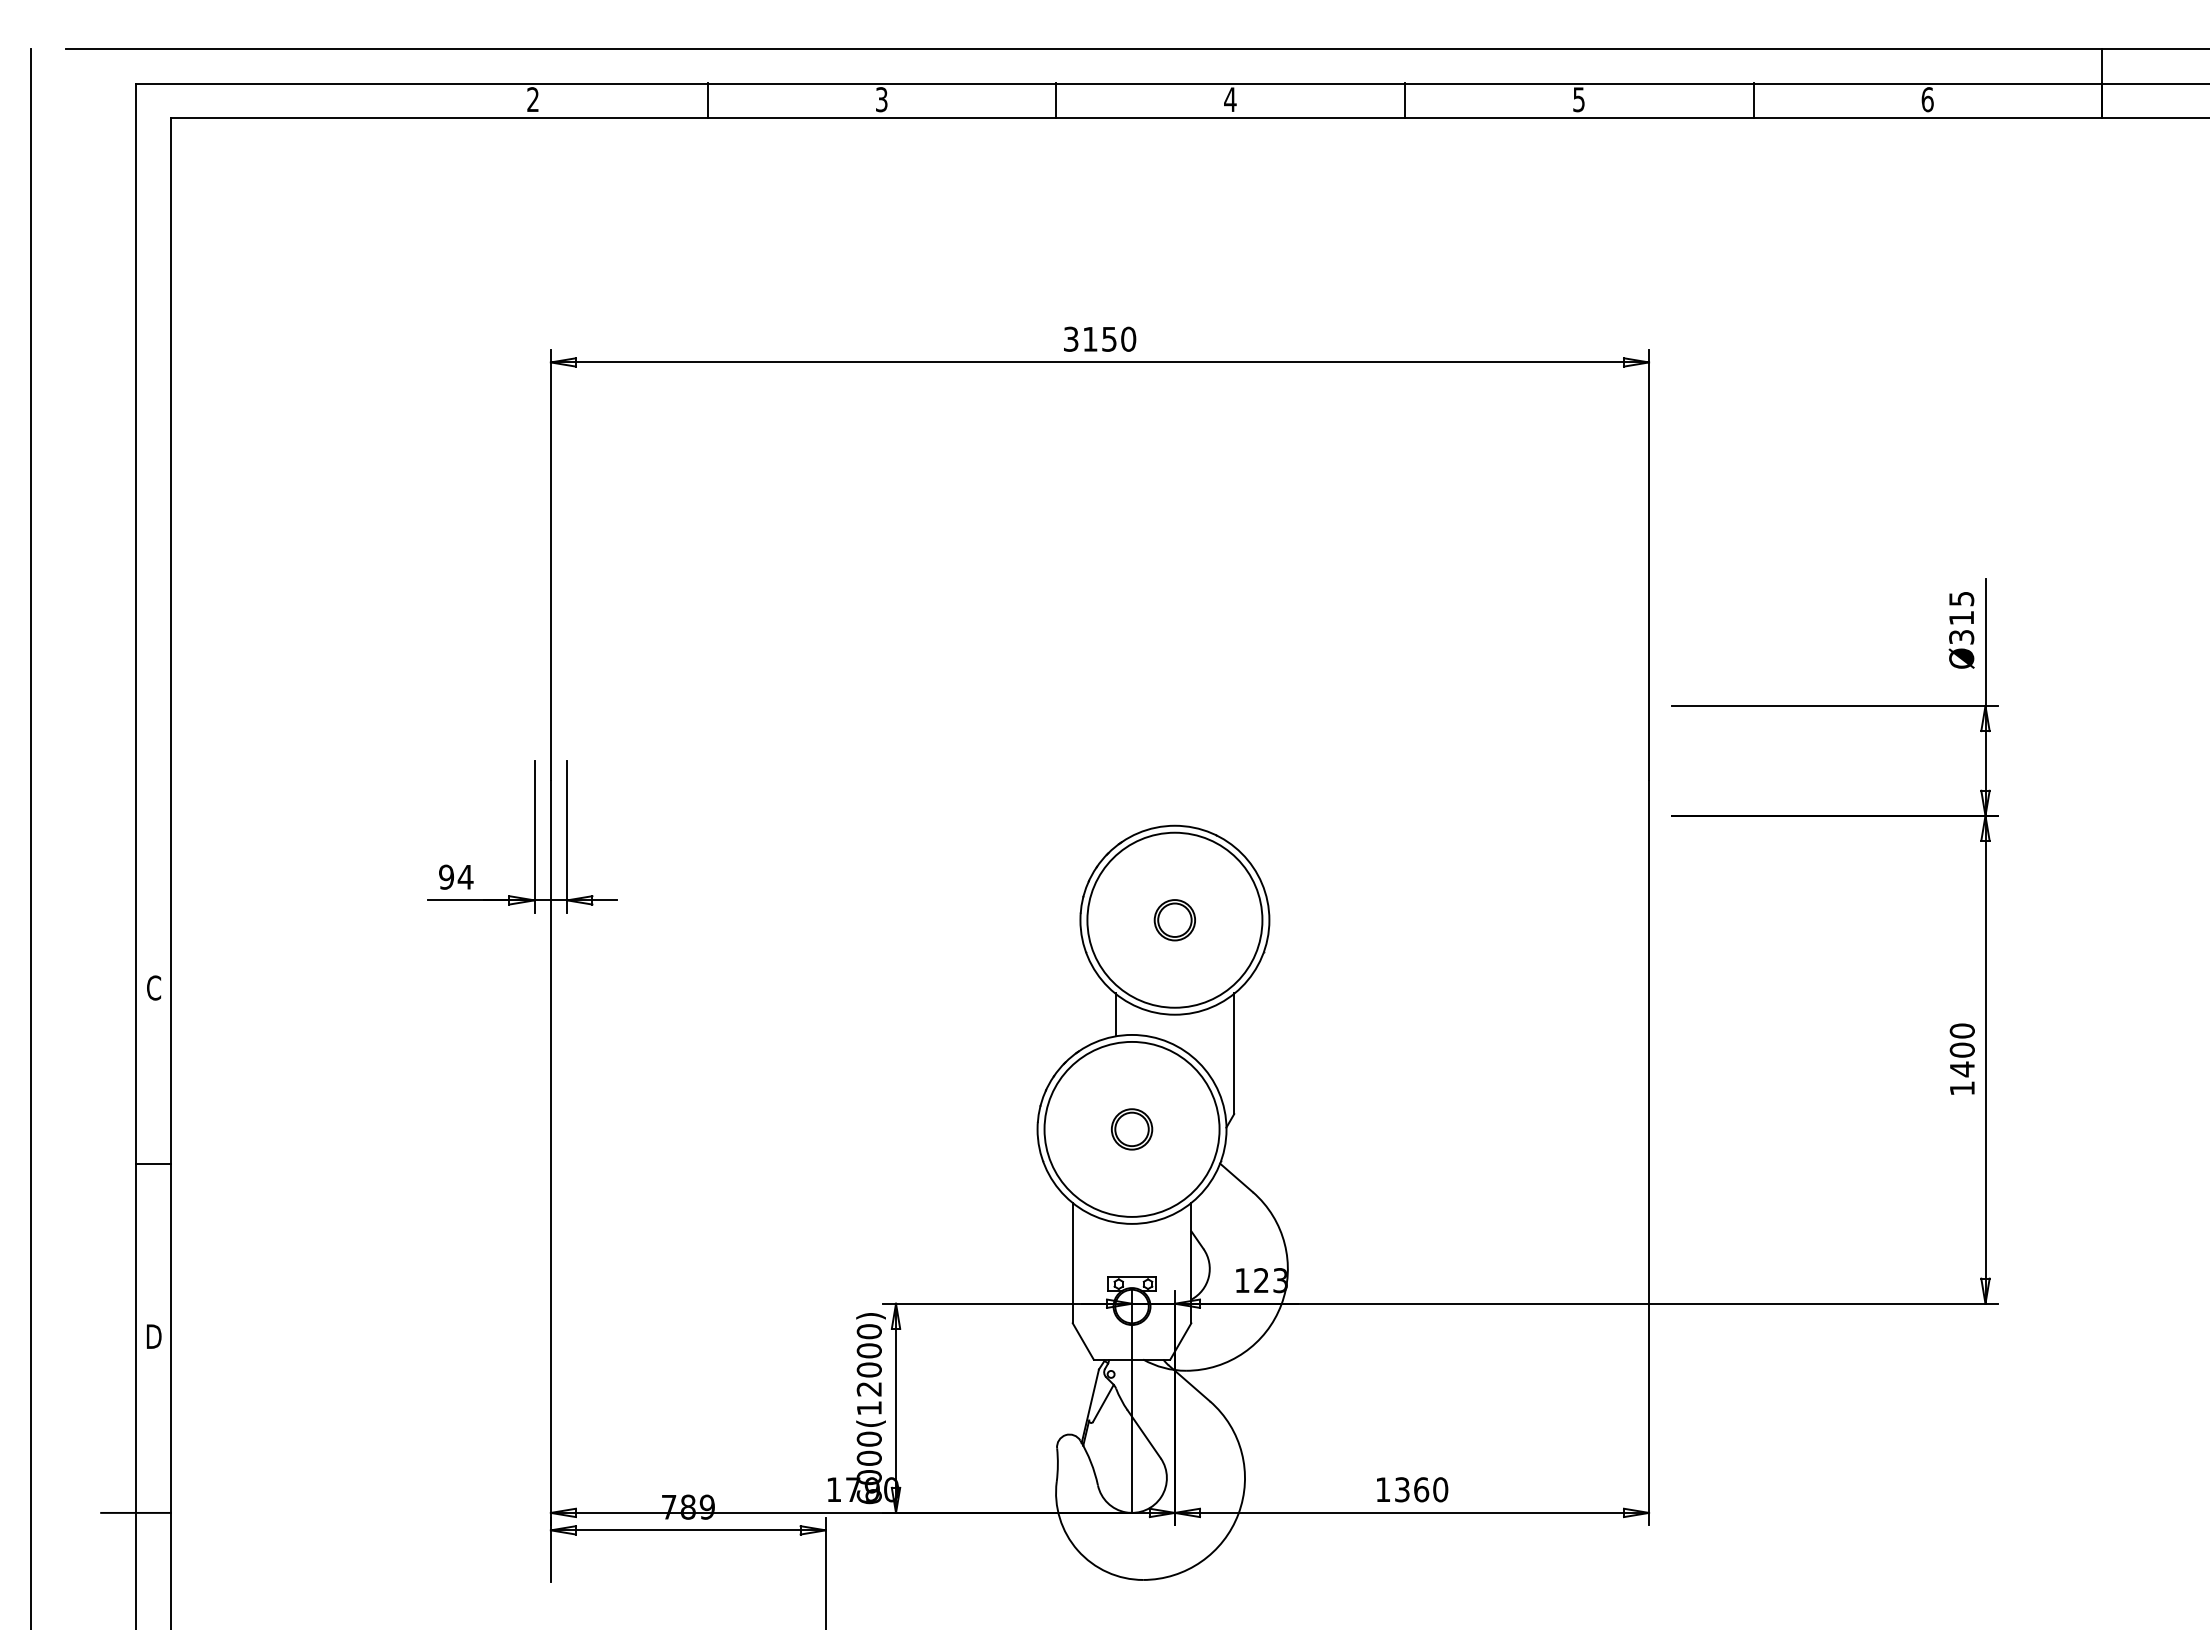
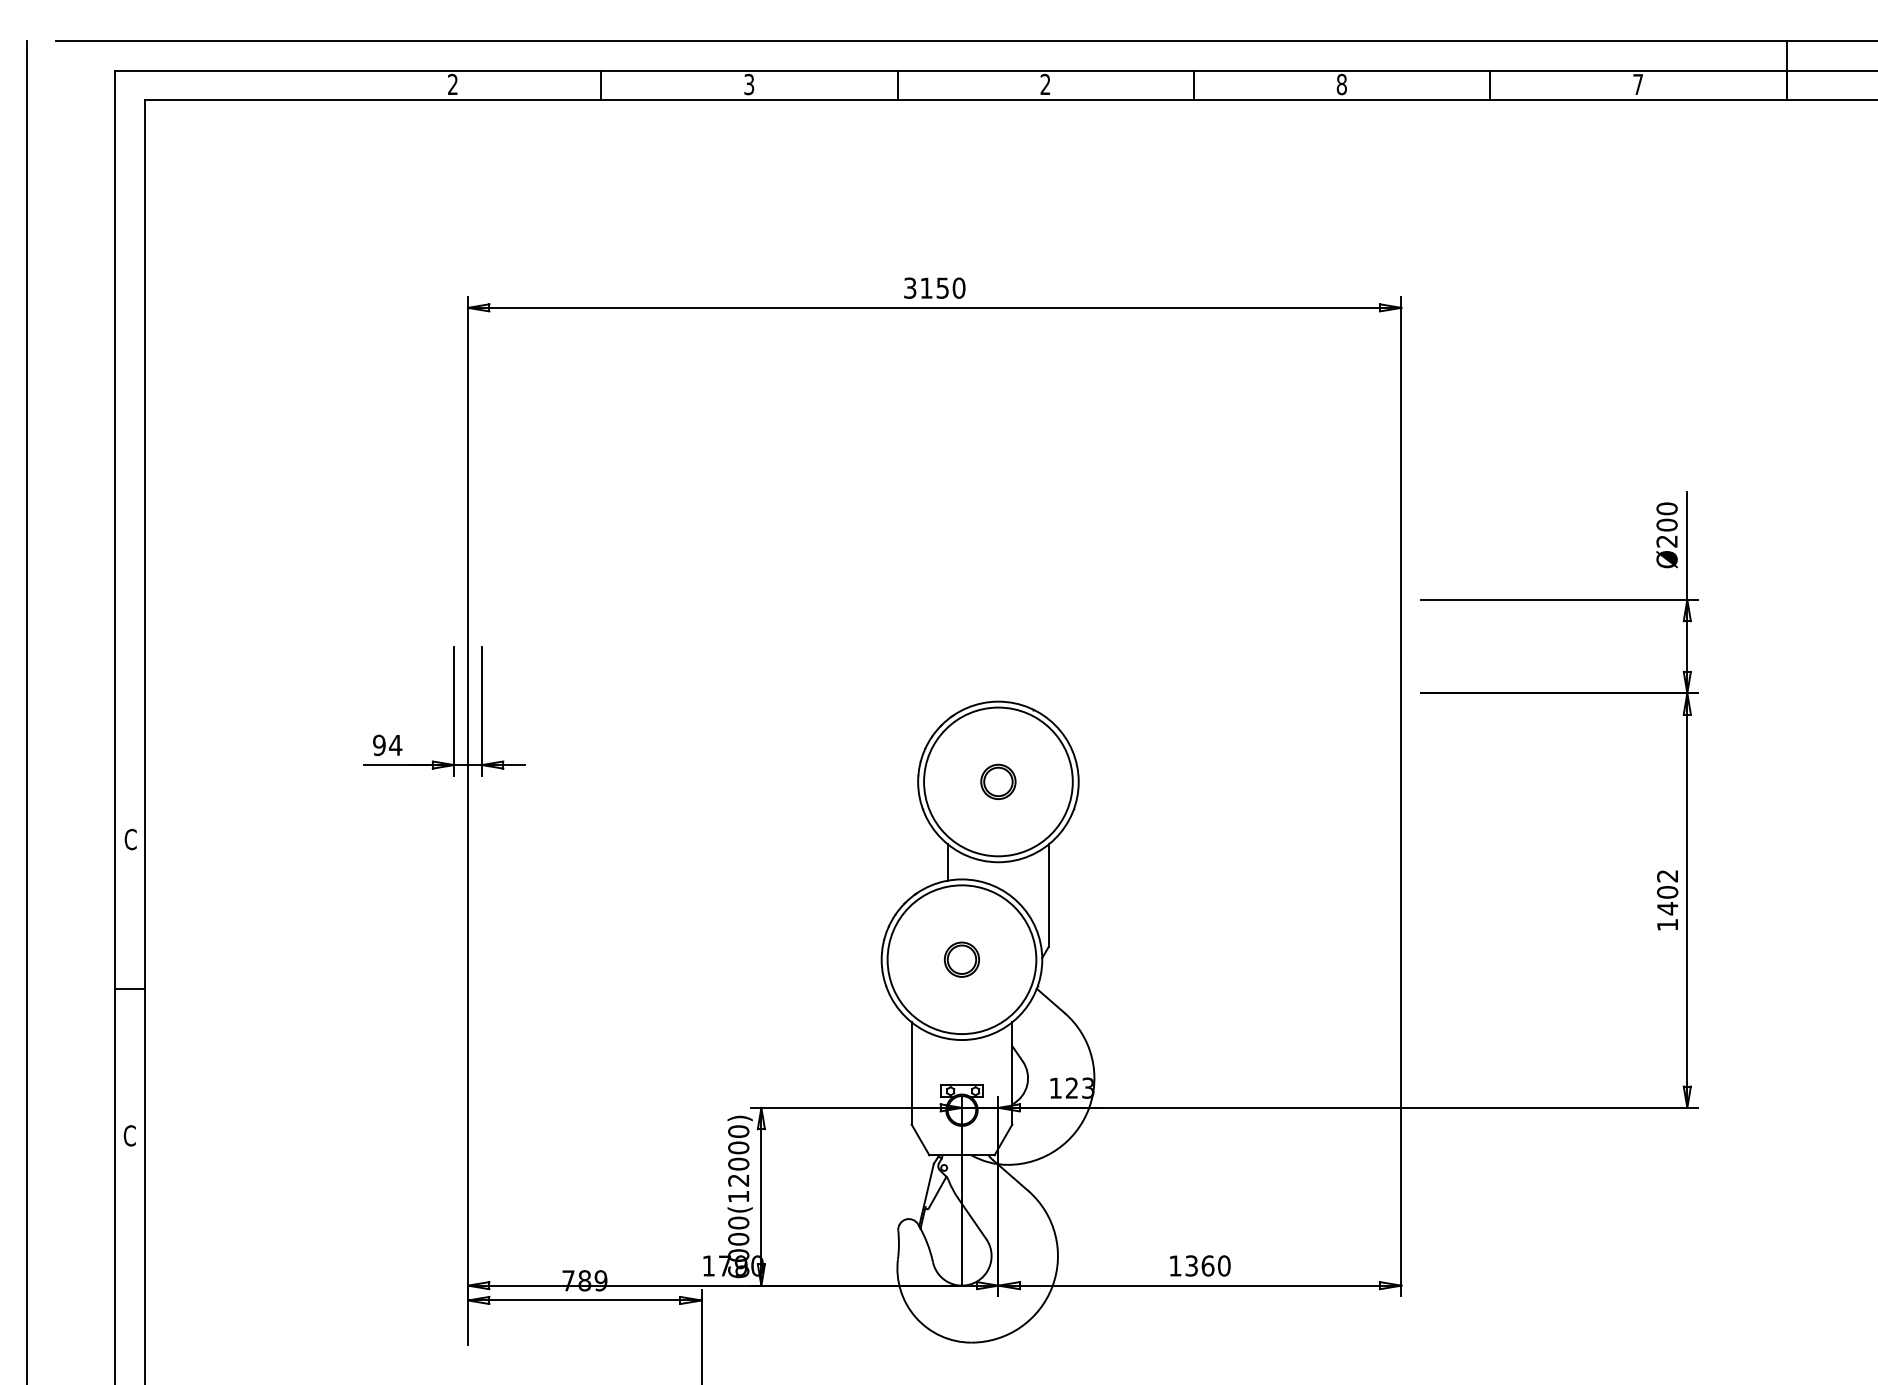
text: (1230, 99) -> (1045, 84), 4 -> 2
text: (1578, 99) -> (1341, 84), 5 -> 8
text: (1927, 99) -> (1638, 84), 6 -> 7
text: (1961, 617) -> (1666, 524), Ø315 -> Ø200
text: (1961, 1030) -> (1666, 875), 1400 -> 1402
text: (153, 1336) -> (130, 1135), D -> C
line: (135, 1512) -> (115, 1285), removed

